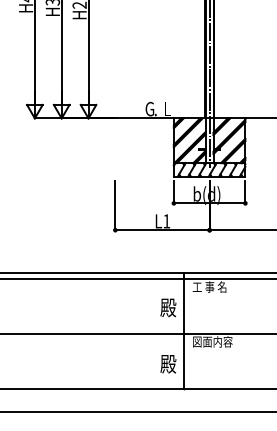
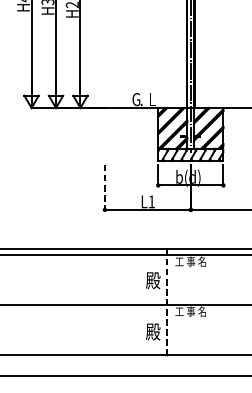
line: (115, 205) -> (105, 187), solid -> dashed
line: (183, 331) -> (167, 302), solid -> dashed
text: (212, 341) -> (193, 311), 図面内容 -> 工 事 名

